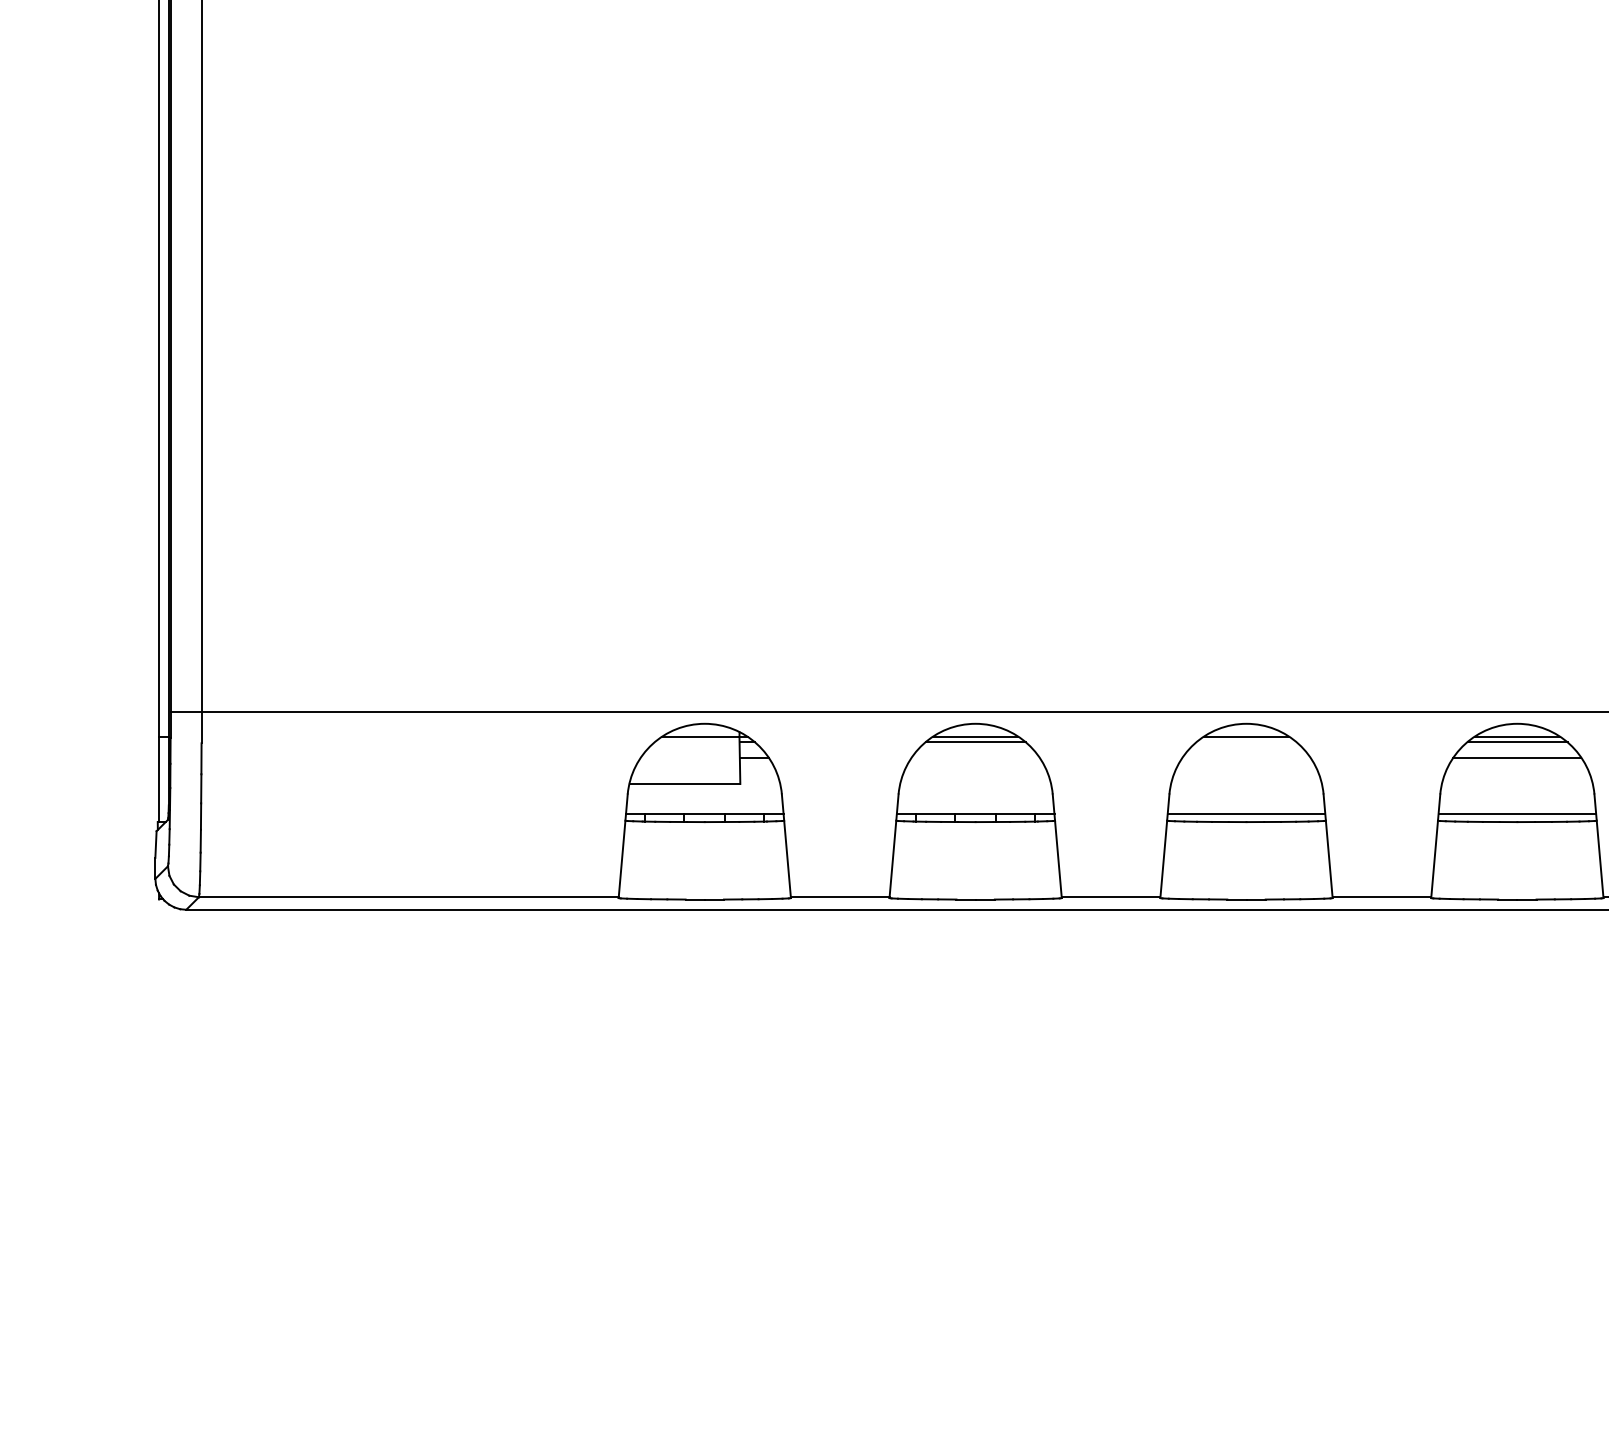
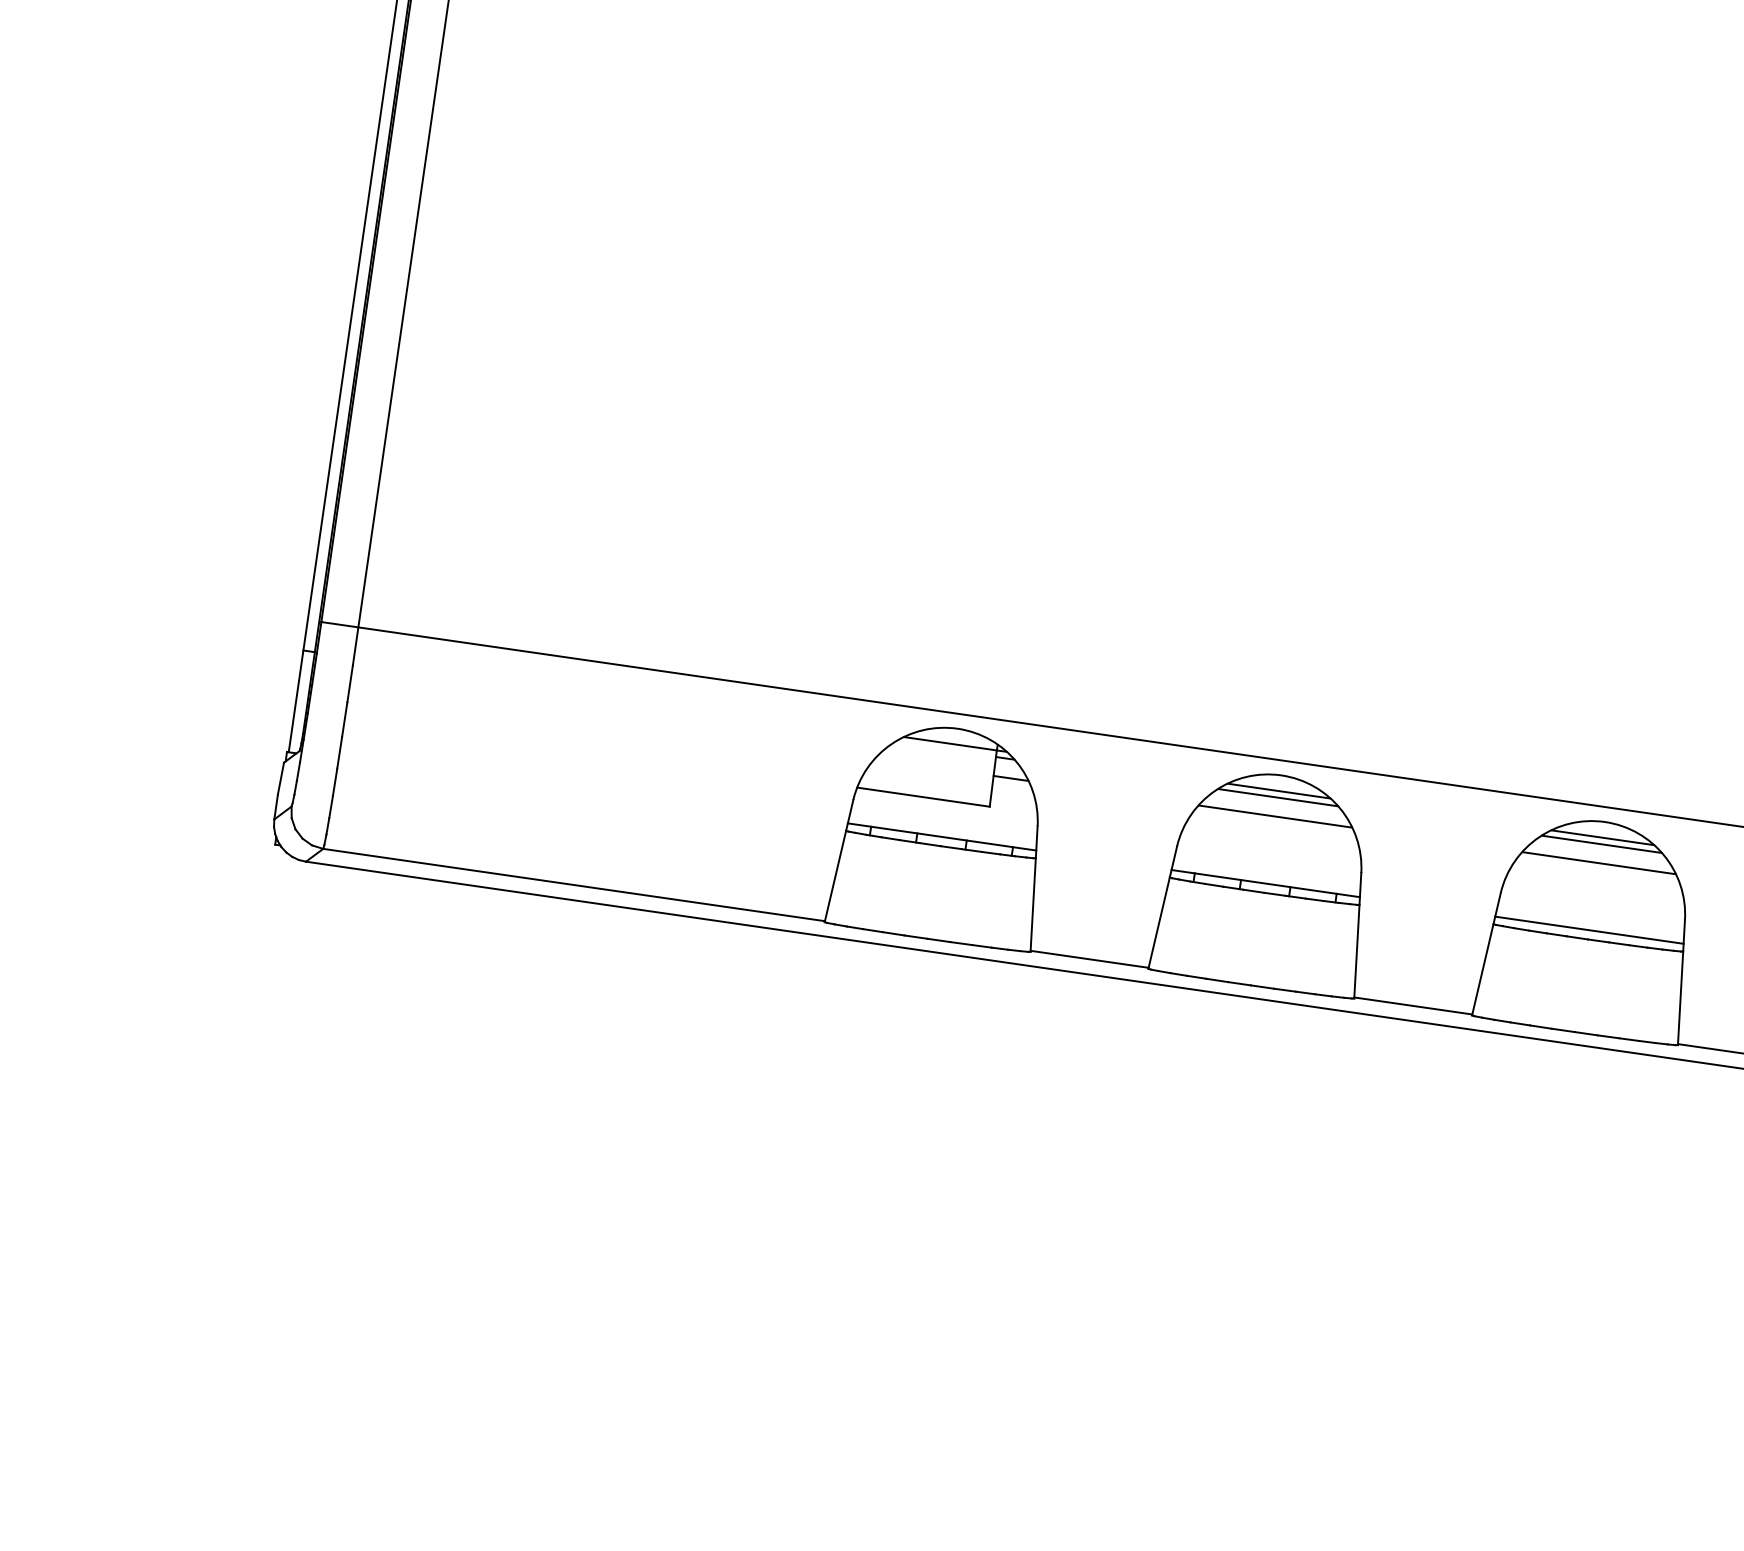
line: (1246, 742) -> (1601, 844), added
line: (975, 758) -> (1275, 816), added
line: (1246, 758) -> (1599, 863), added

